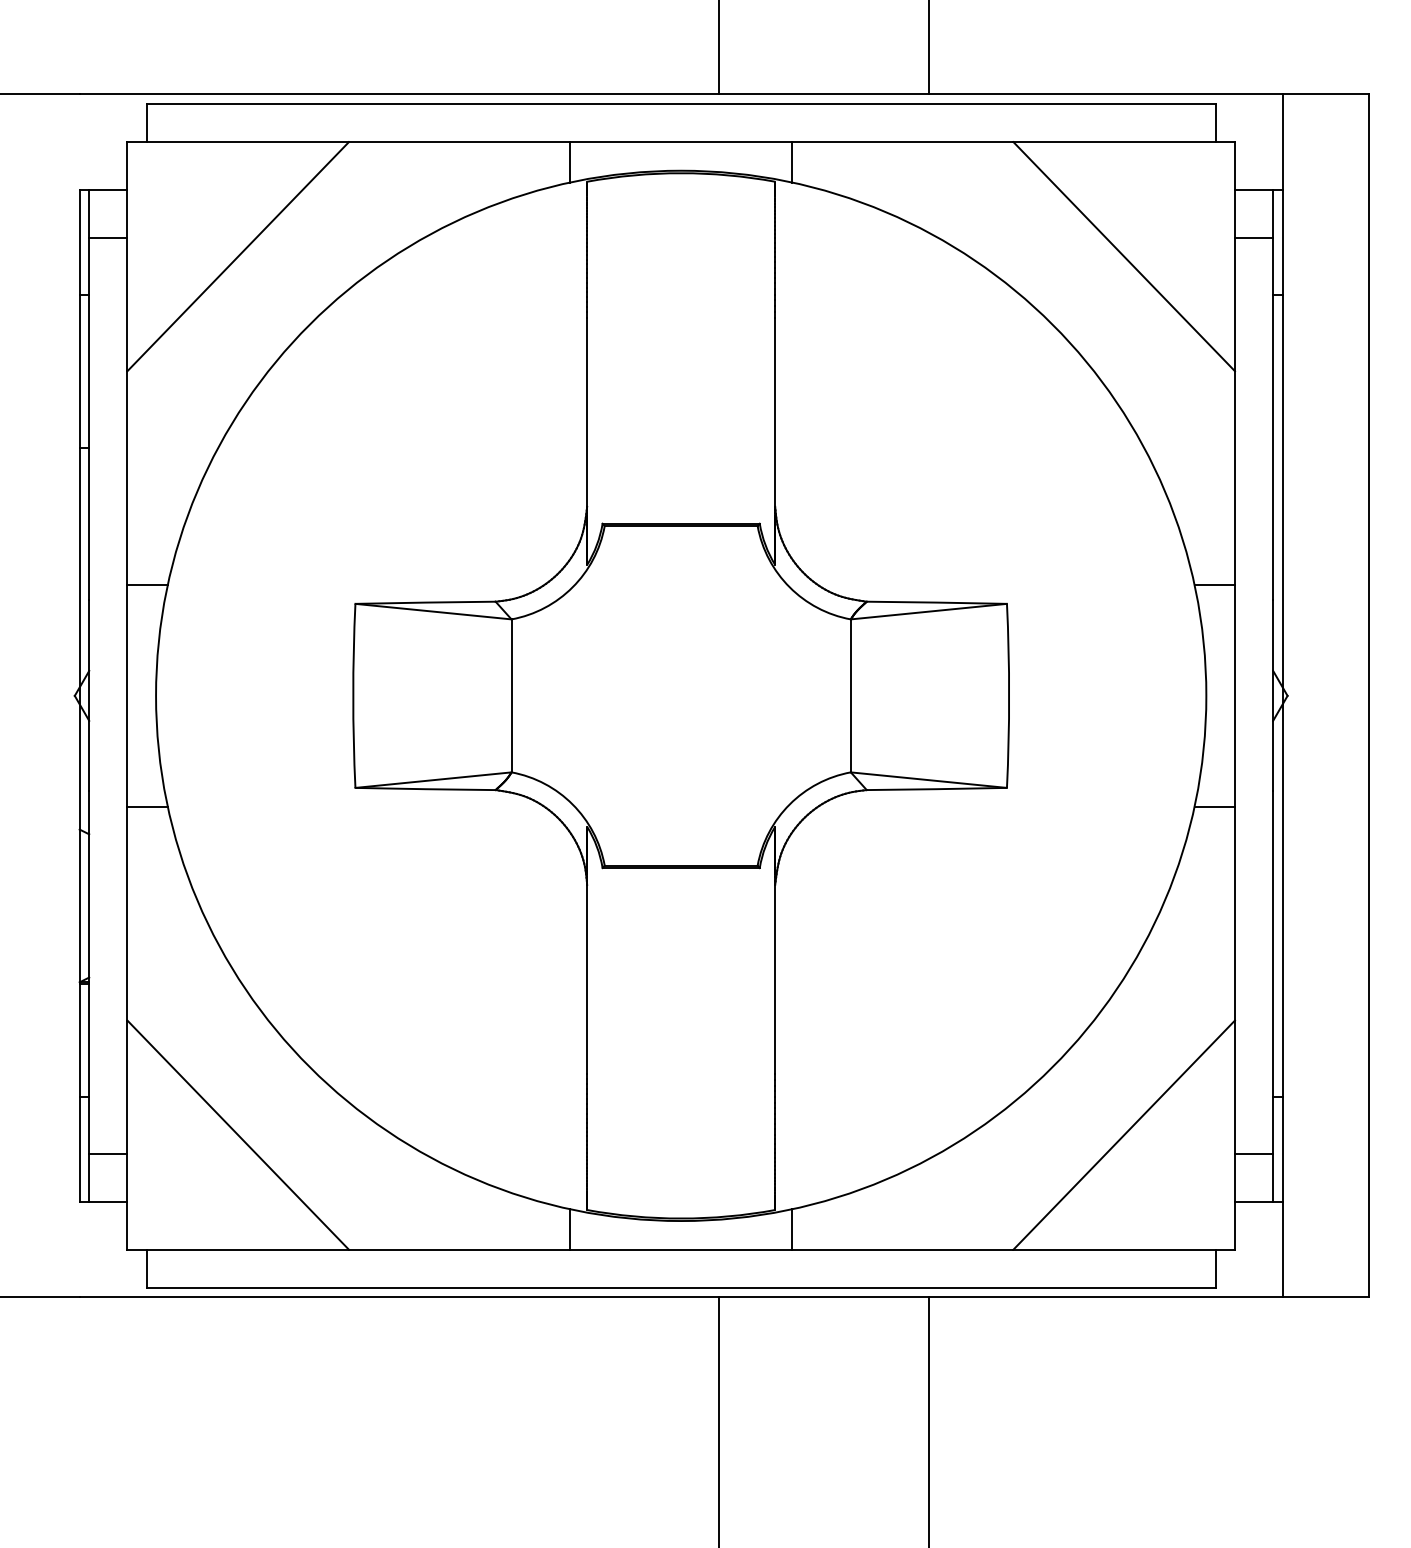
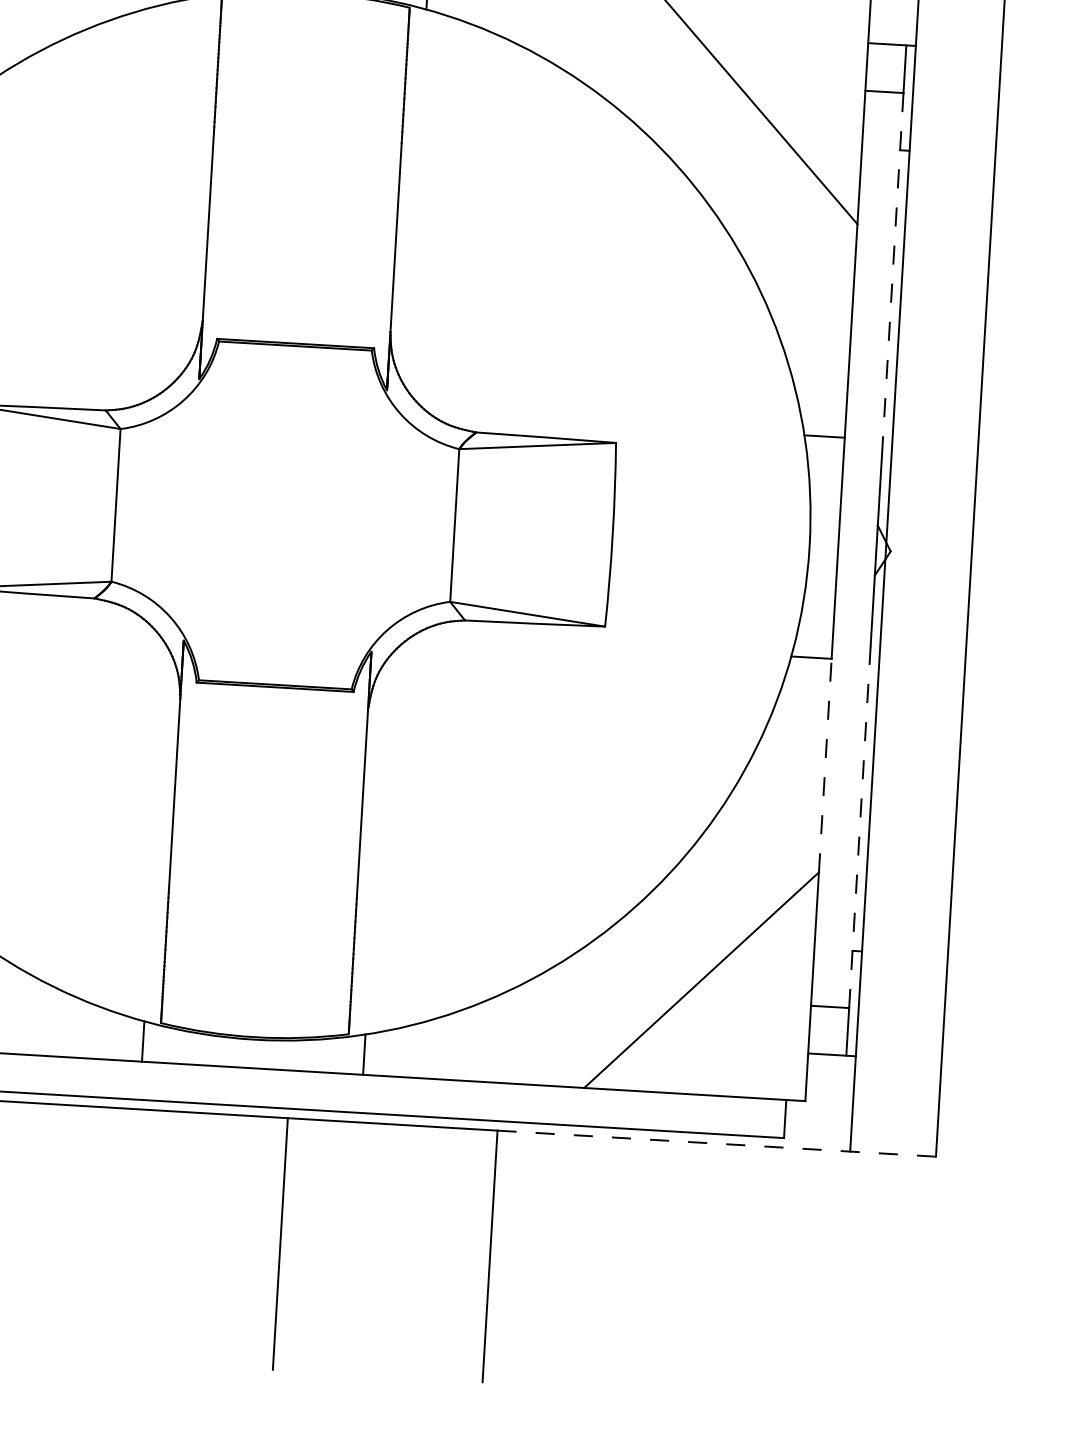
line: (1273, 419) -> (893, 274), solid -> dashed
line: (1234, 913) -> (824, 765), solid -> dashed
line: (1273, 973) -> (860, 827), solid -> dashed
line: (1149, 1297) -> (717, 1143), solid -> dashed

